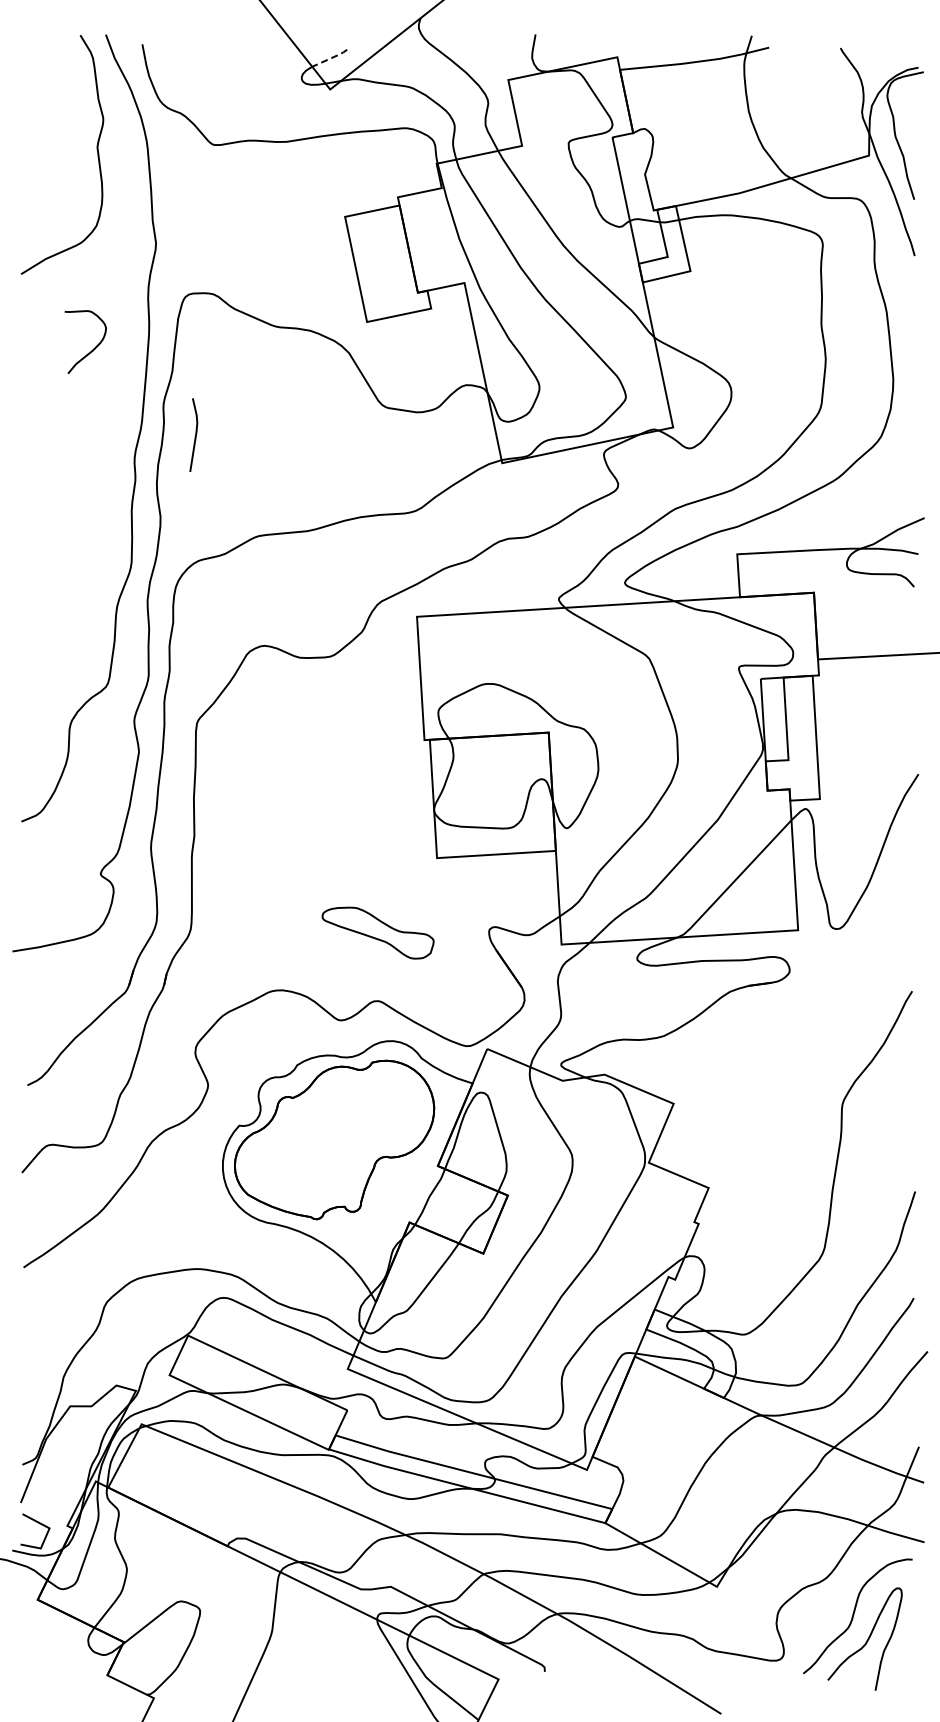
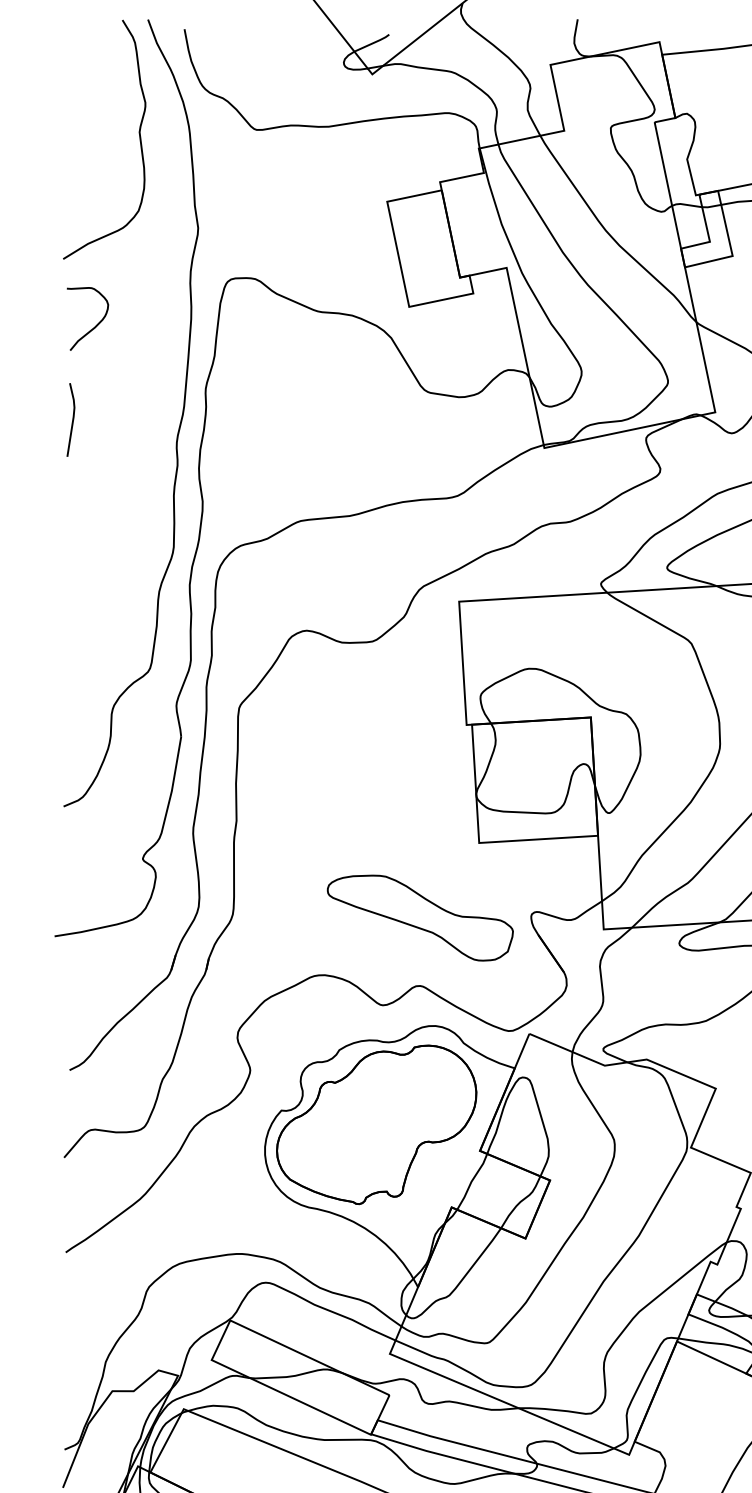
line: (330, 58) -> (372, 43), dashed -> solid
curve: (92, 349) -> (94, 326), moved
line: (195, 434) -> (72, 419), moved
part: (377, 932) -> (419, 917), size x1.67

